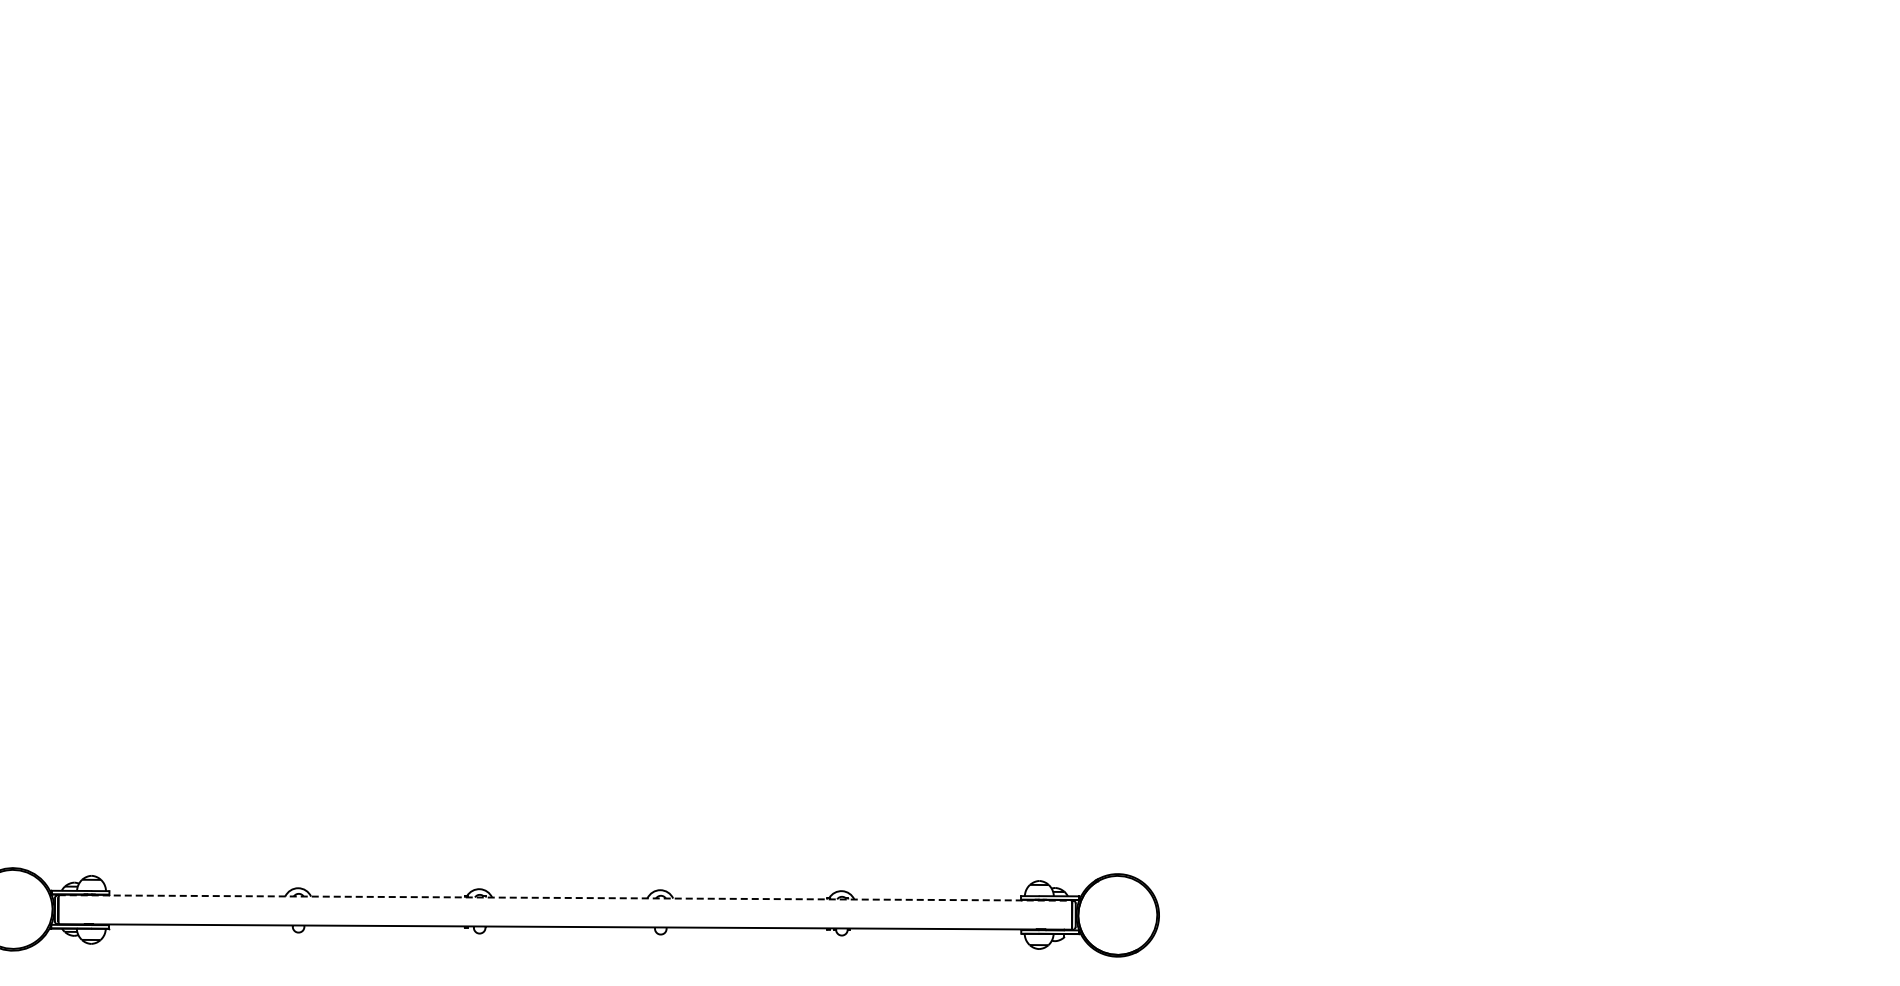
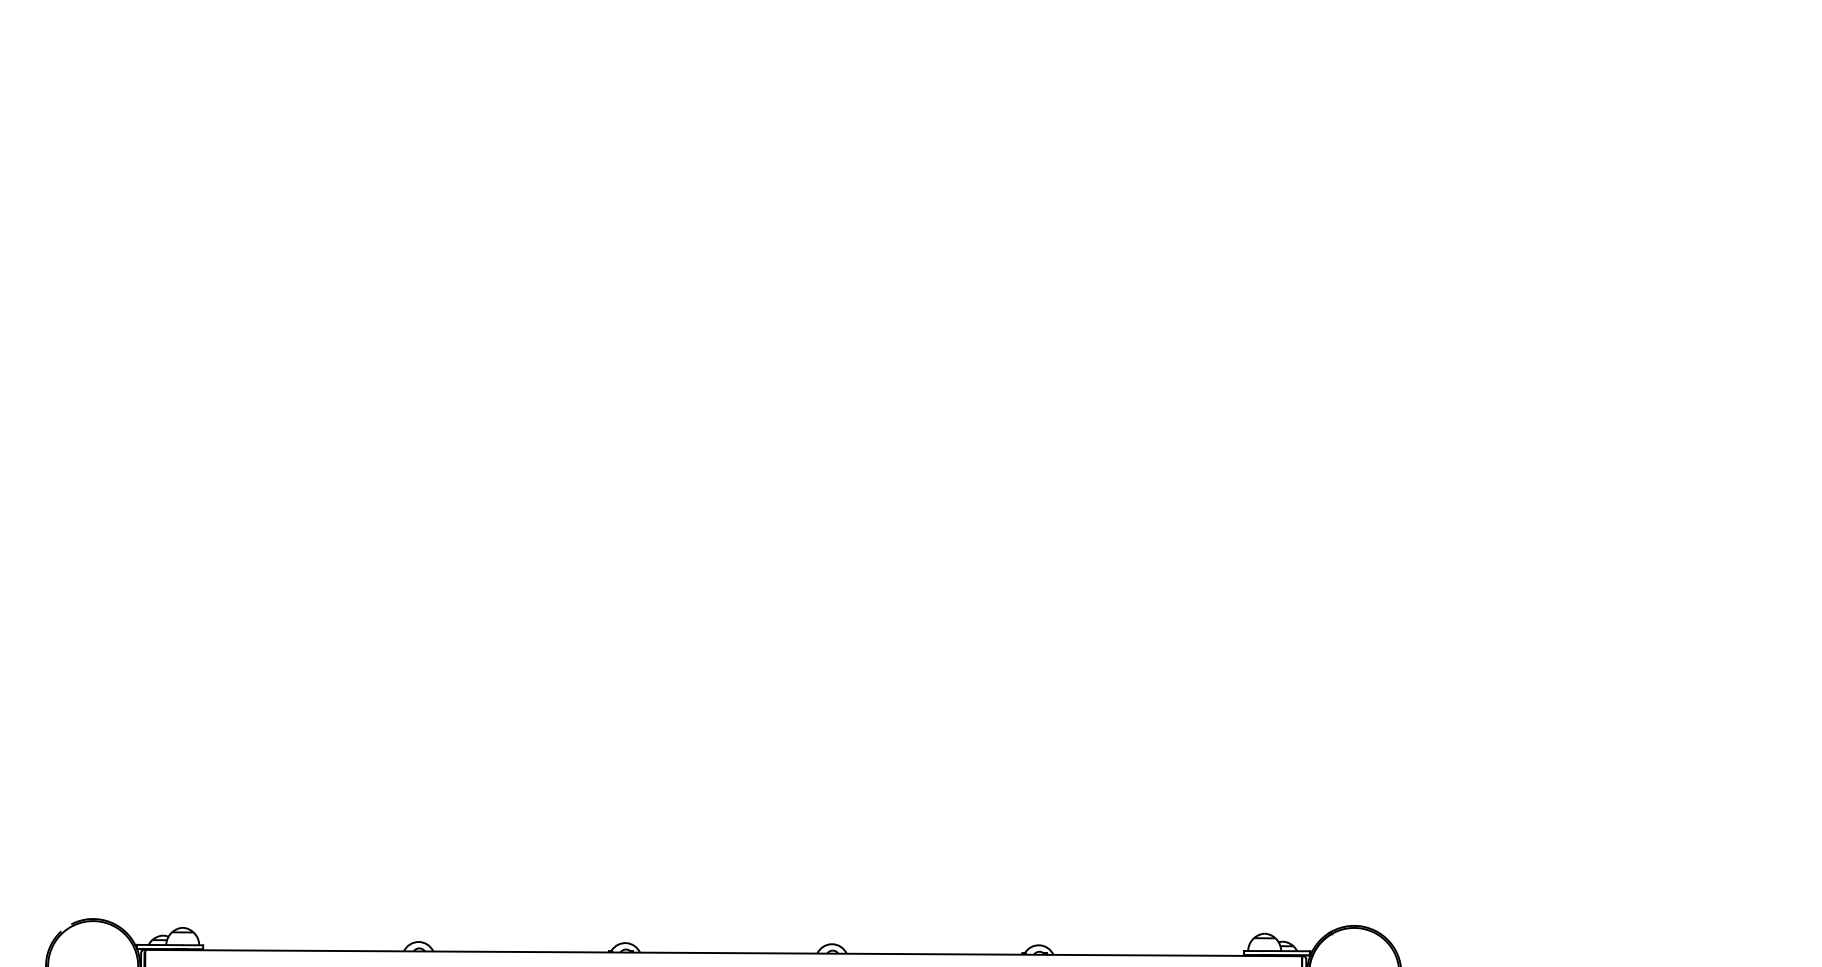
line: (565, 897) -> (723, 952), dashed -> solid

